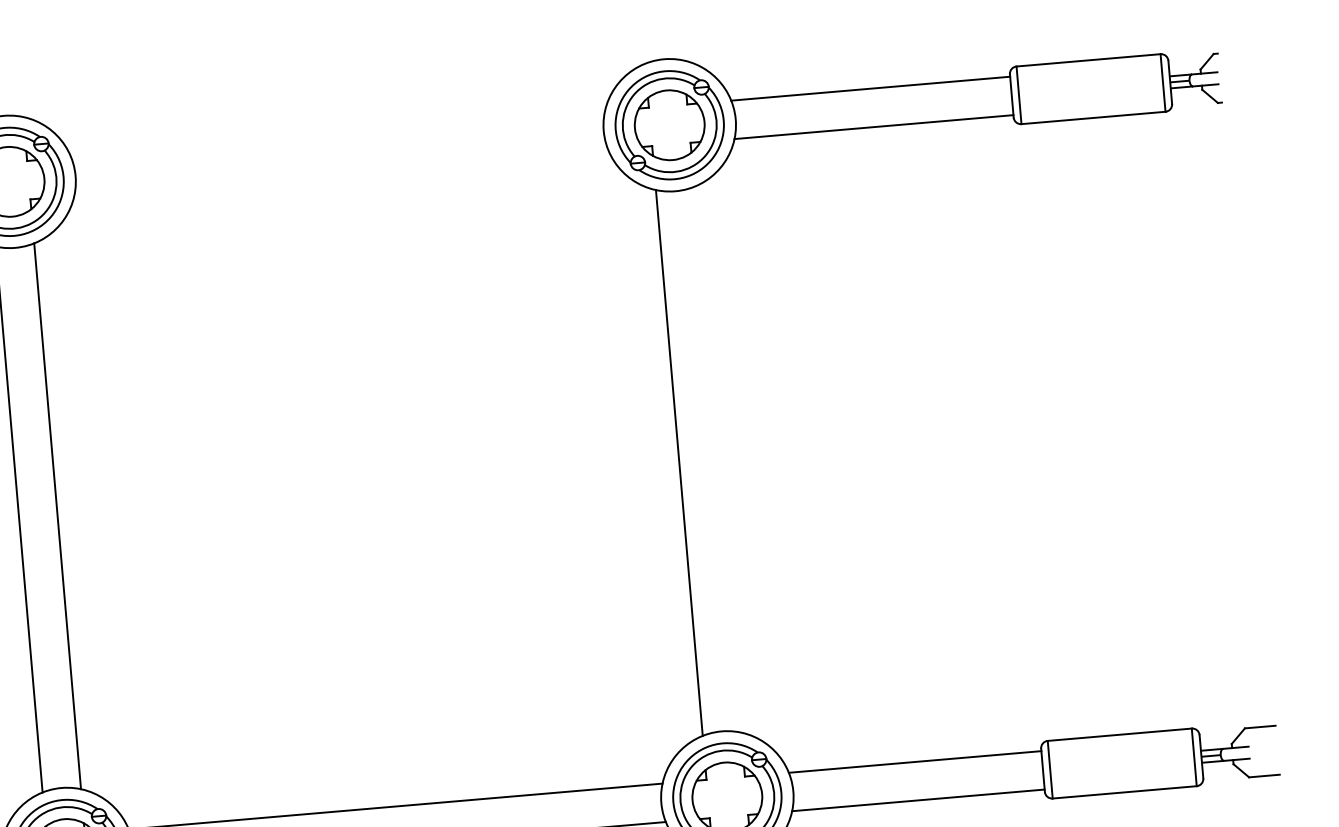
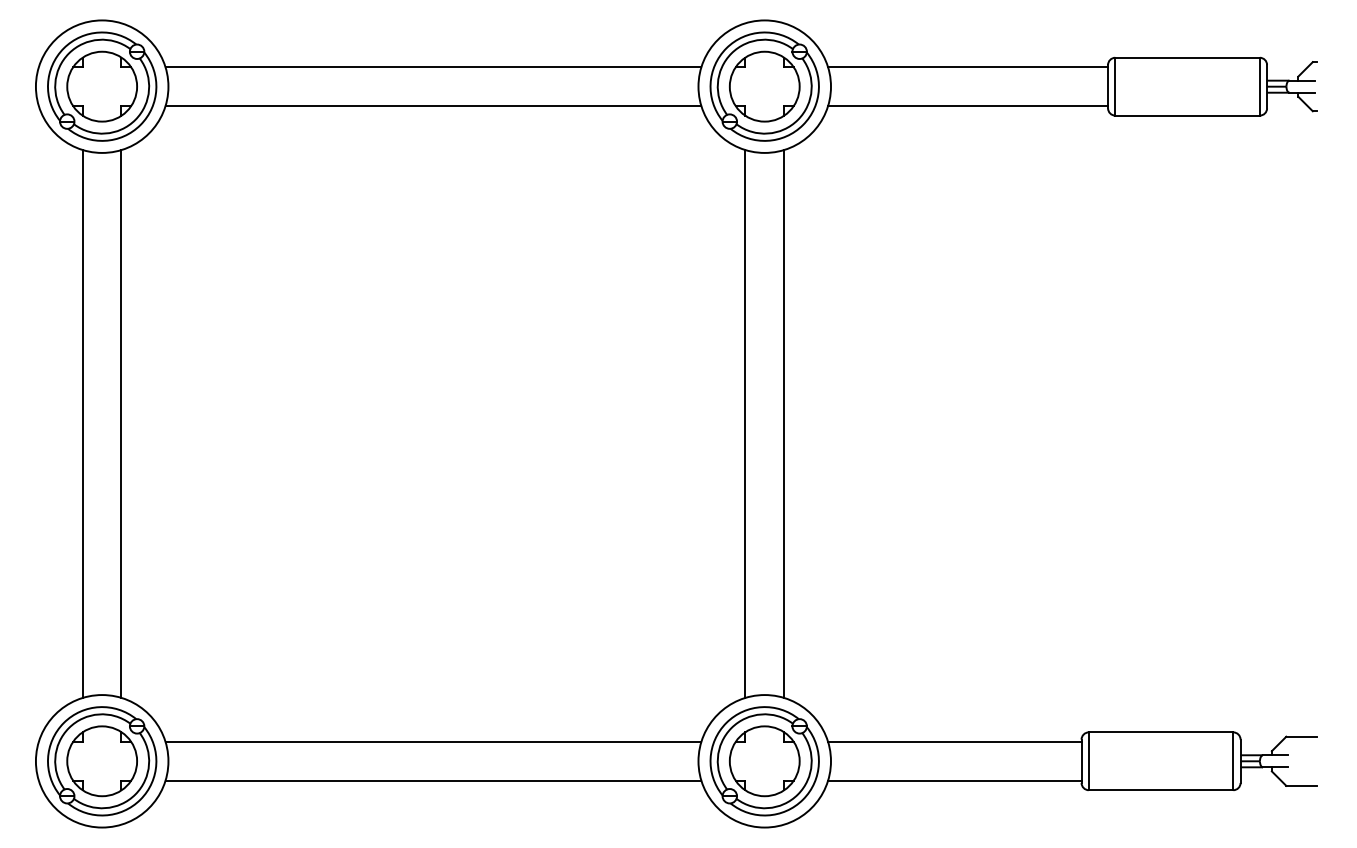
line: (338, 134) -> (433, 67), added
line: (341, 172) -> (433, 105), added
line: (718, 459) -> (784, 423), added

